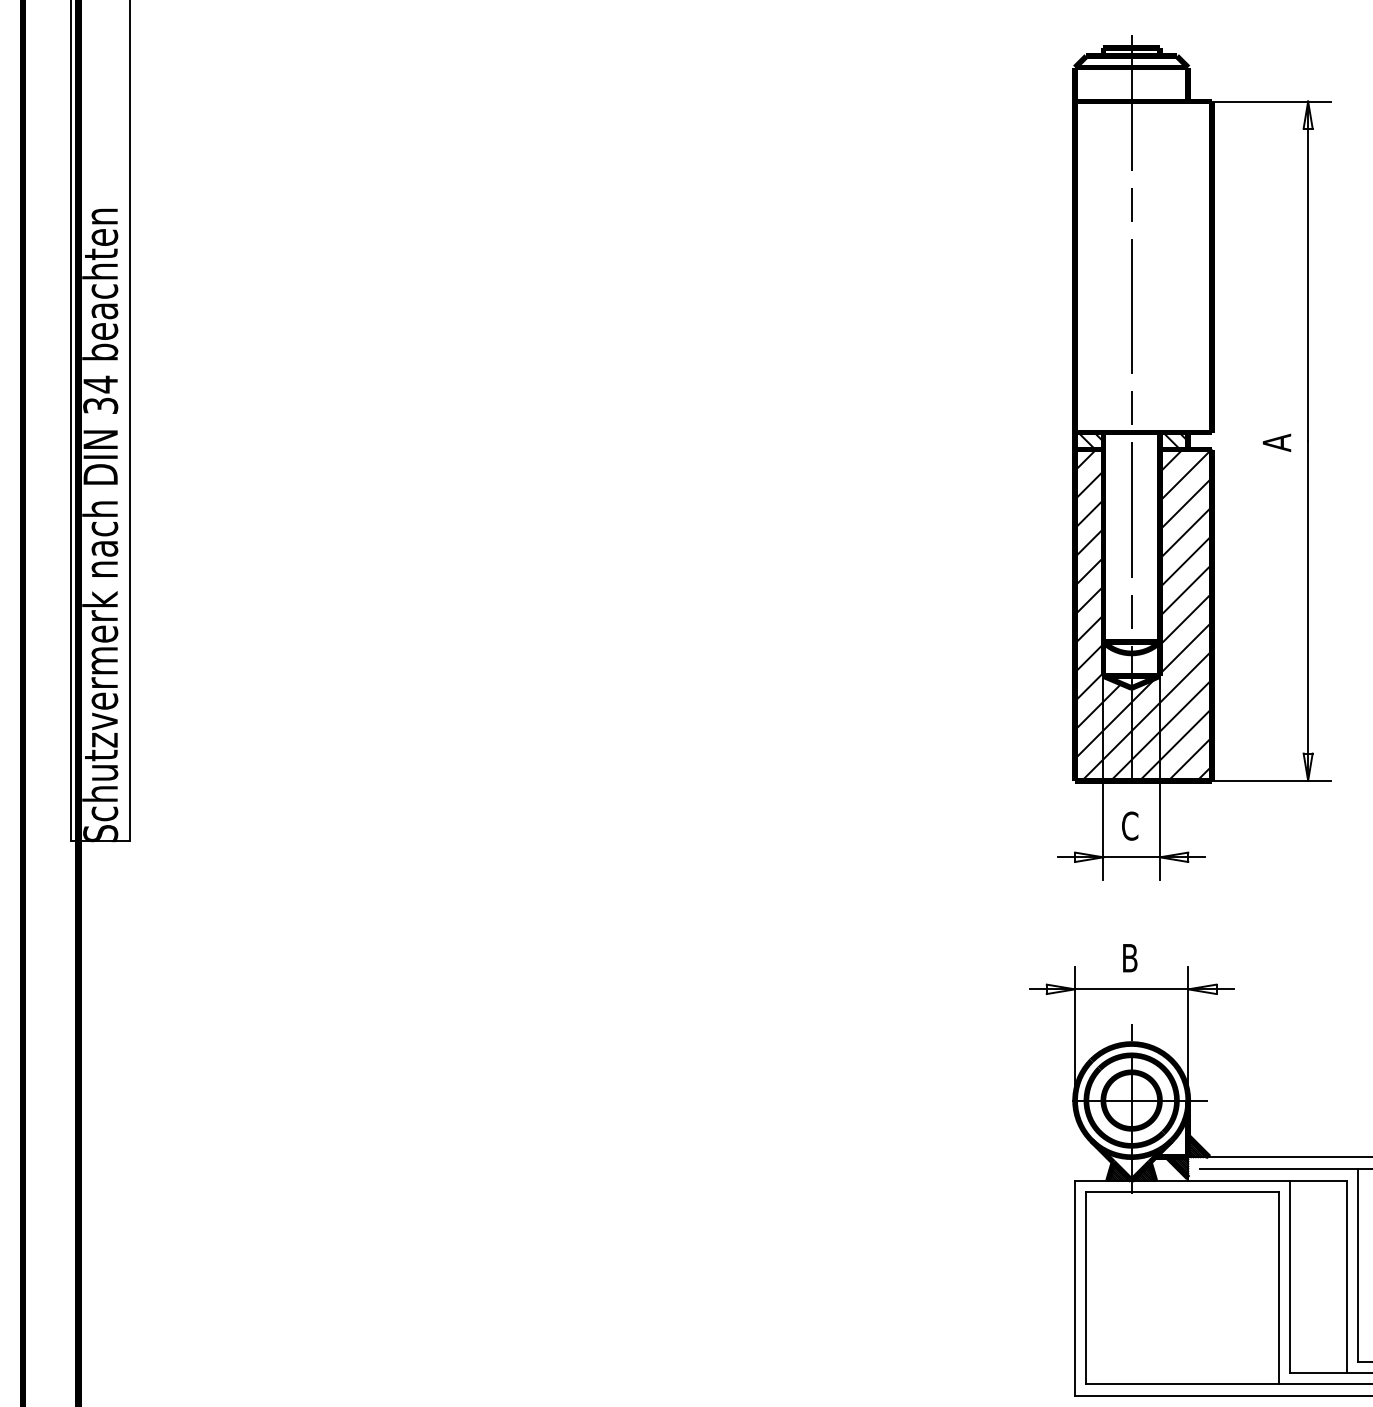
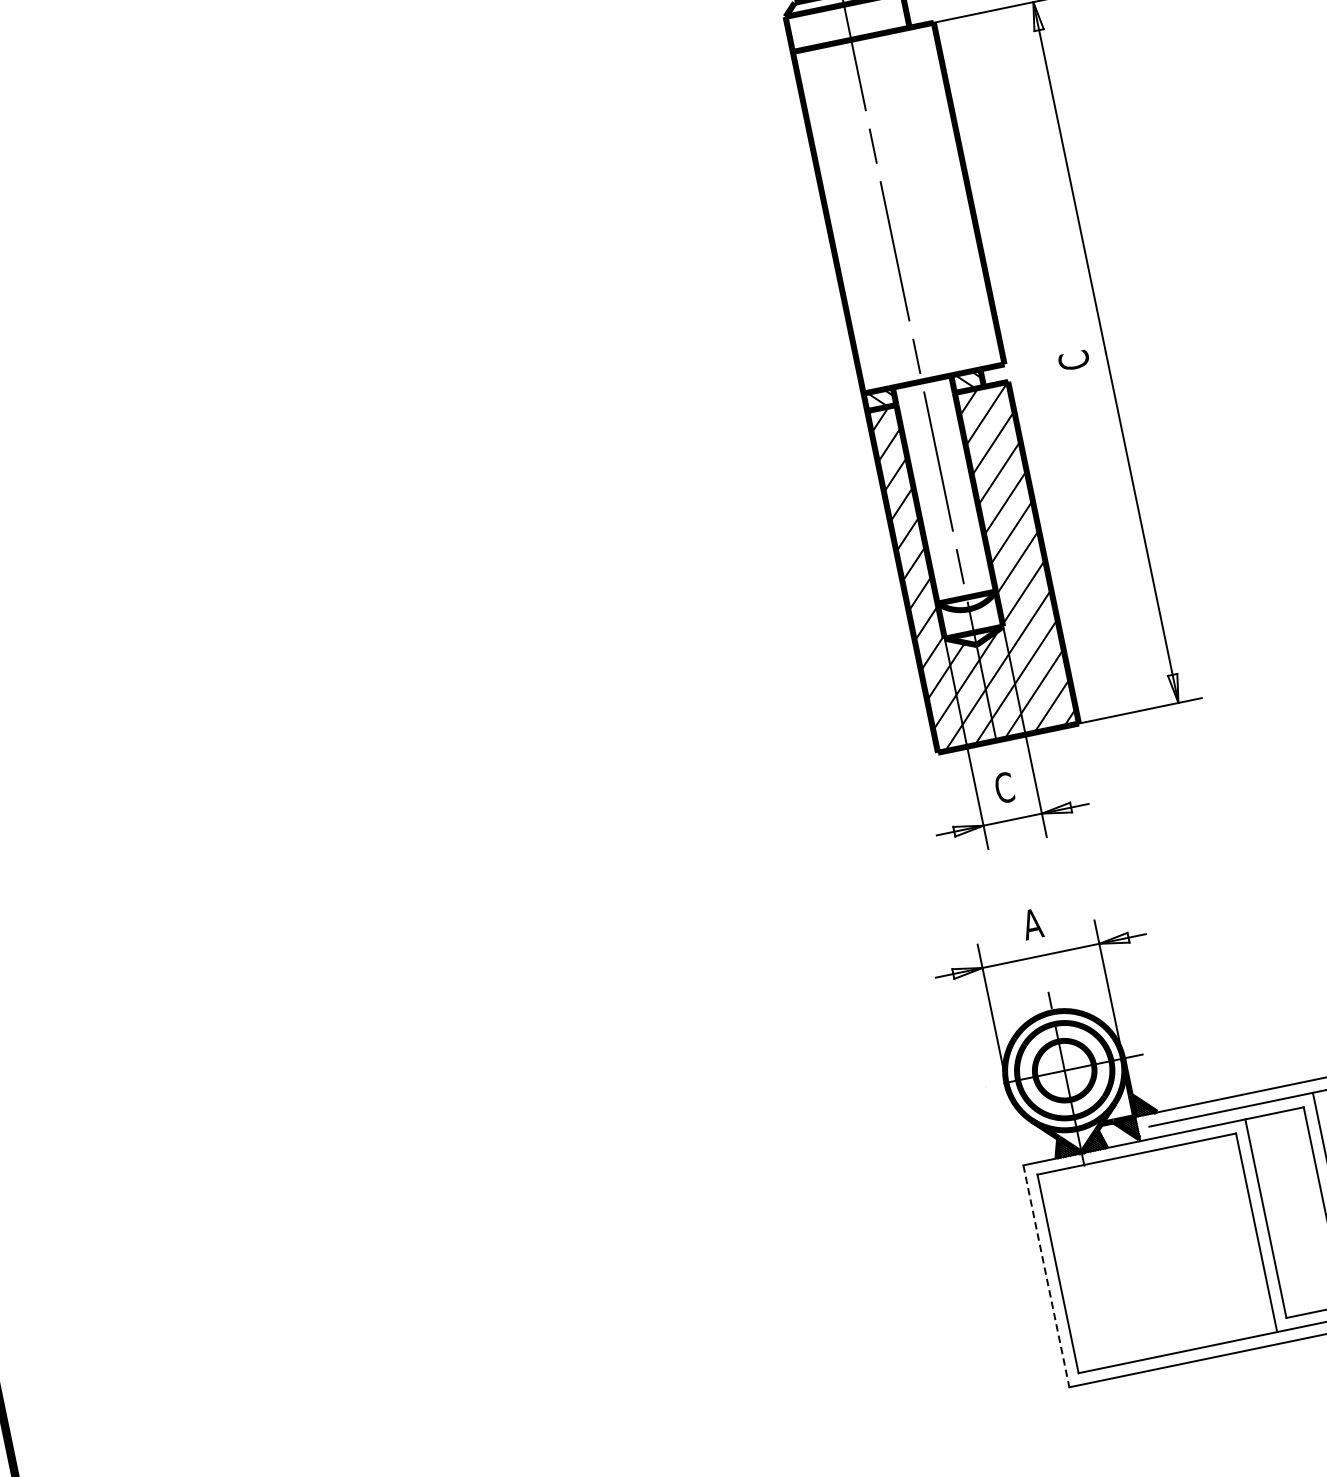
text: (1276, 442) -> (1073, 360), A -> C
text: (1129, 958) -> (1032, 924), B -> A
line: (1075, 1288) -> (1046, 1276), solid -> dashed

